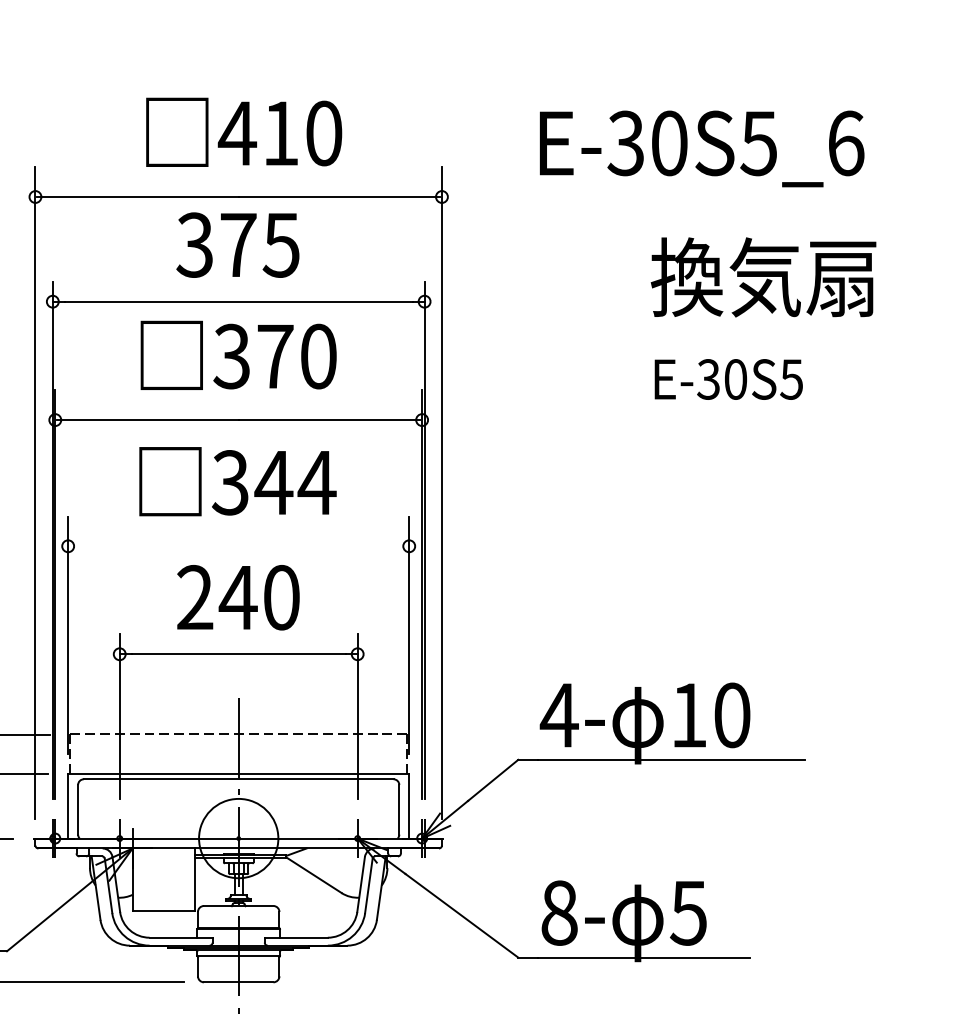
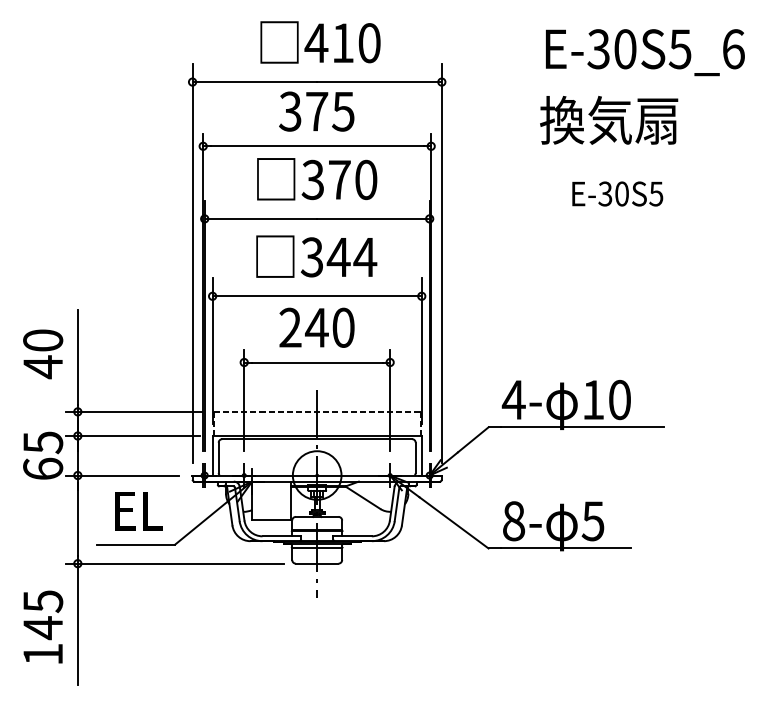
text: (702, 148) -> (645, 52), moved
text: (764, 277) -> (609, 120), moved
line: (237, 546) -> (316, 296), added

